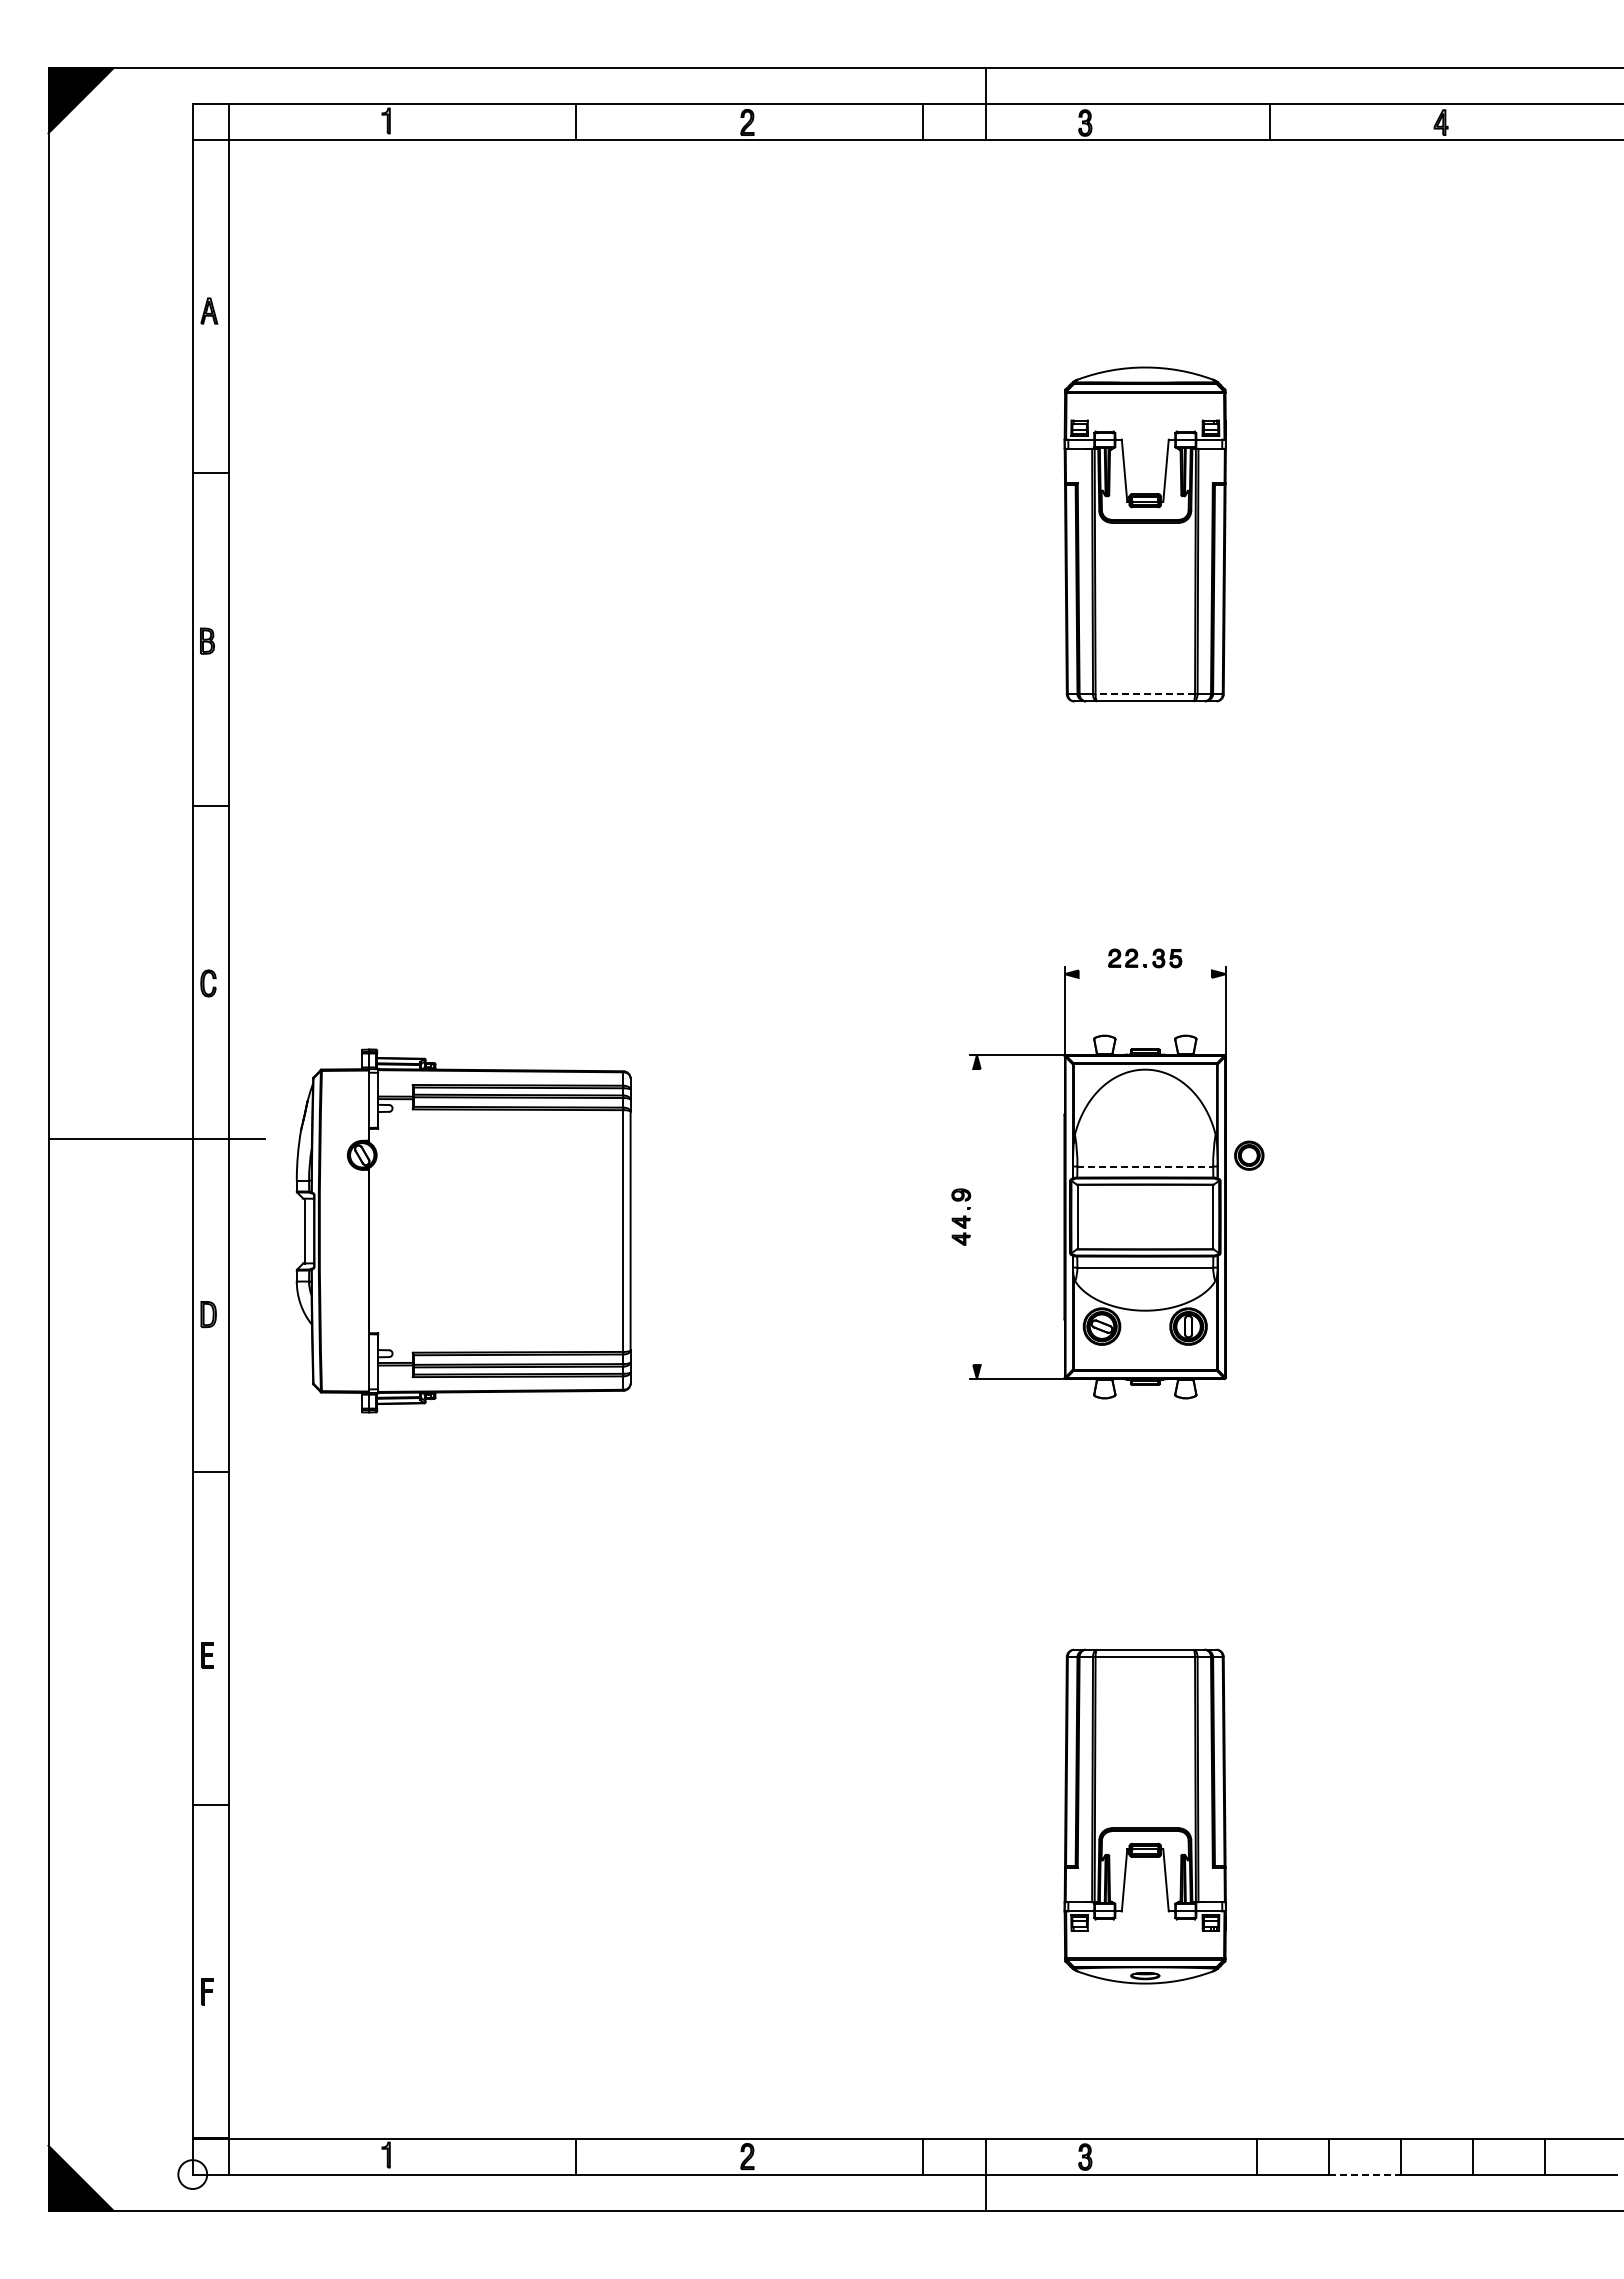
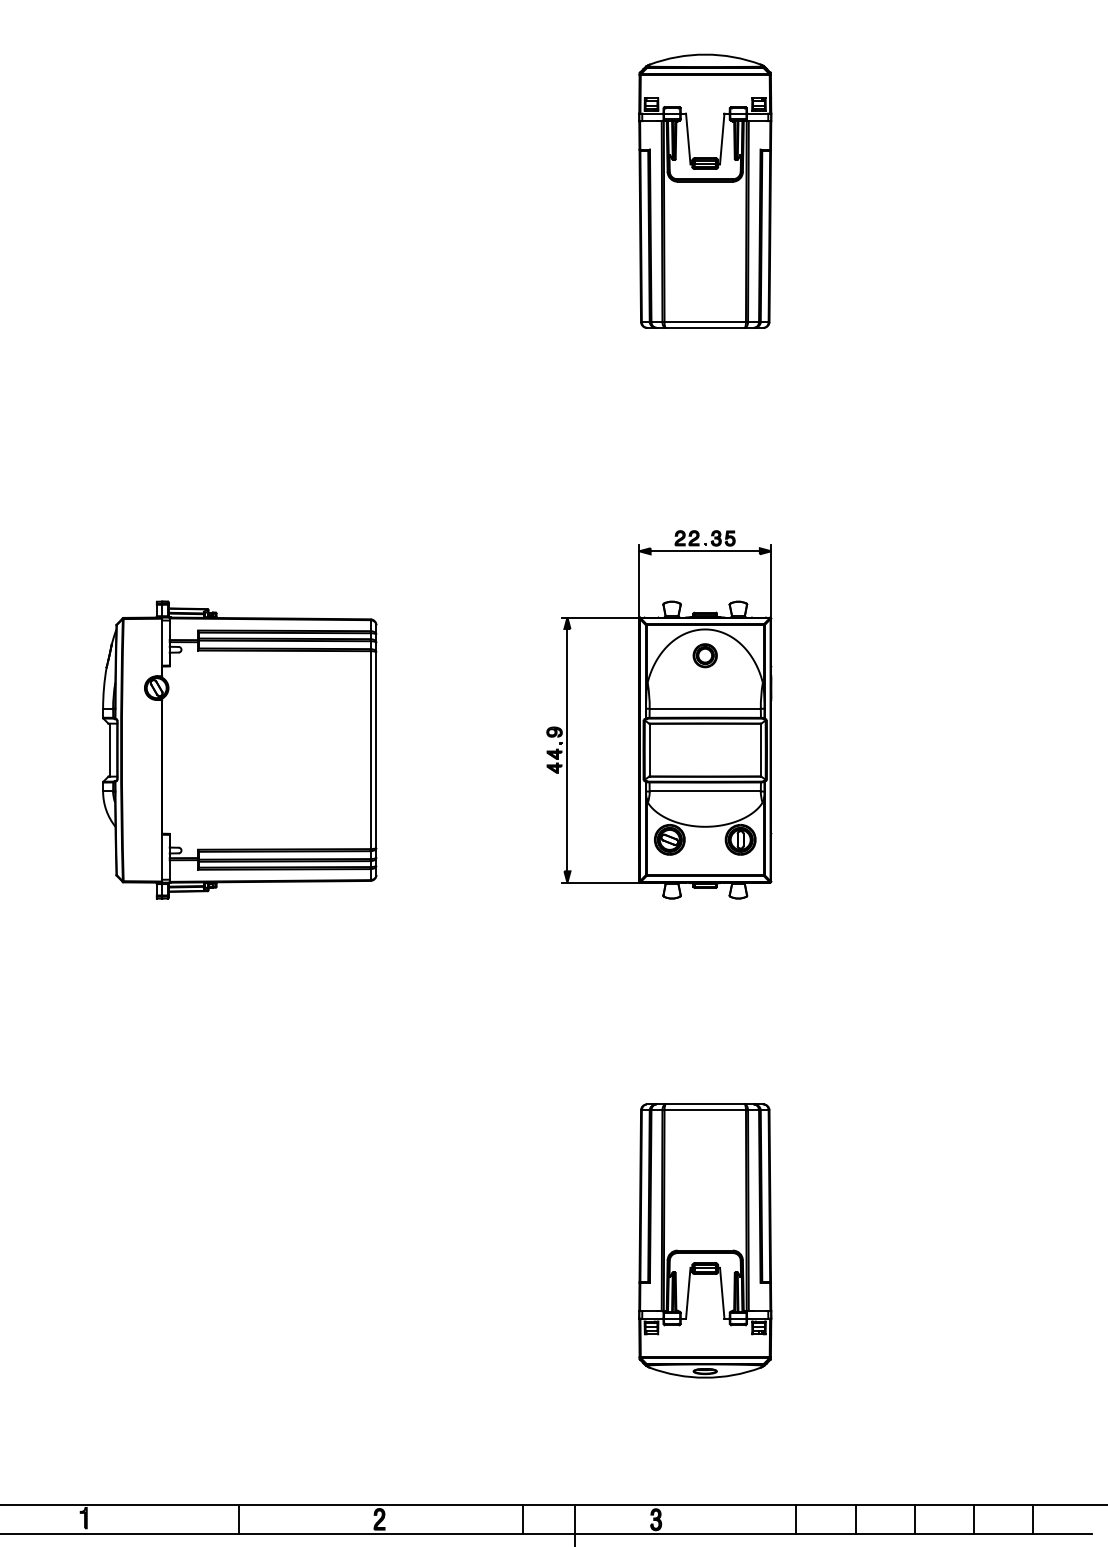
line: (1145, 694) -> (705, 322), dashed -> solid
line: (1144, 974) -> (704, 551), added
part: (1249, 1155) -> (705, 655), moved
line: (1145, 1166) -> (705, 708), dashed -> solid
line: (976, 1217) -> (567, 750), added
part: (463, 1230) -> (239, 749), moved
line: (1365, 2174) -> (885, 1534), dashed -> solid

